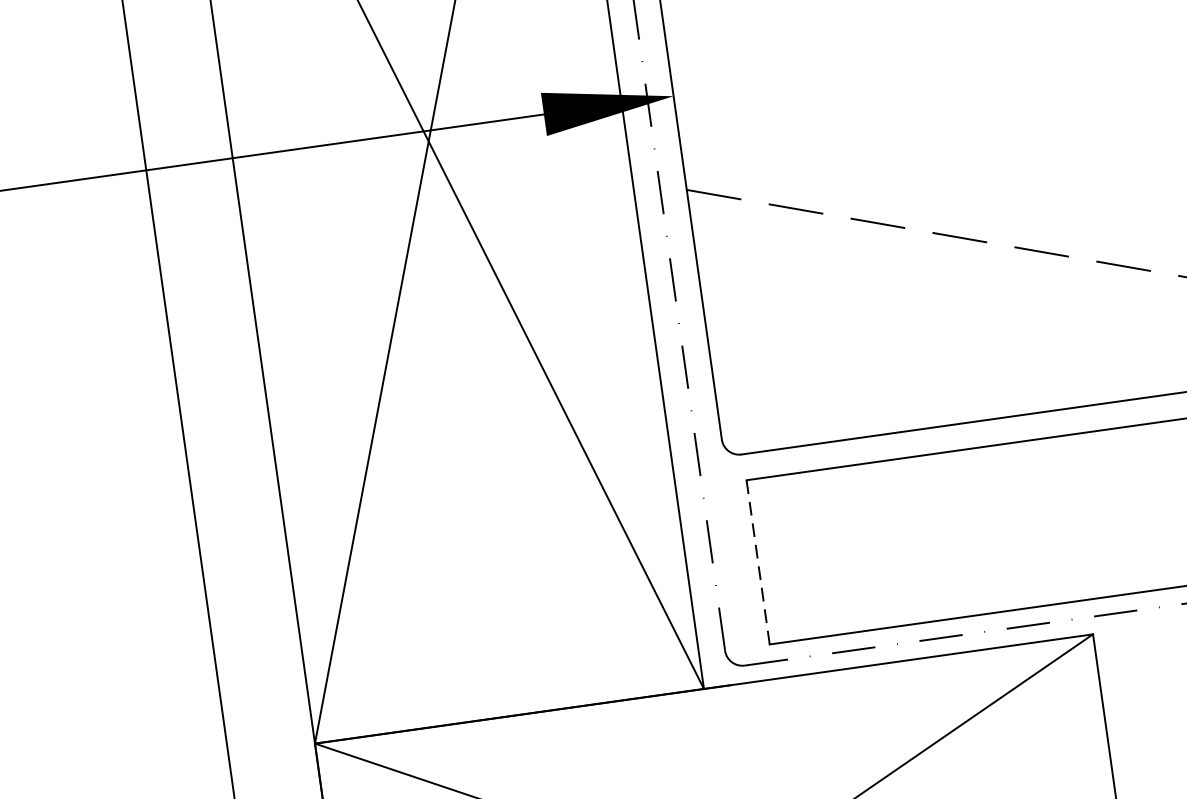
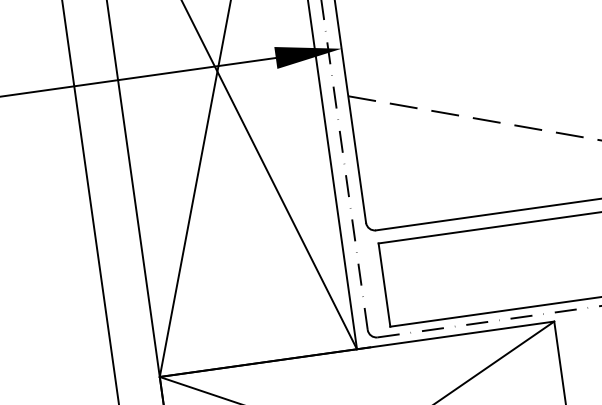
line: (758, 561) -> (384, 284), dashed -> solid

